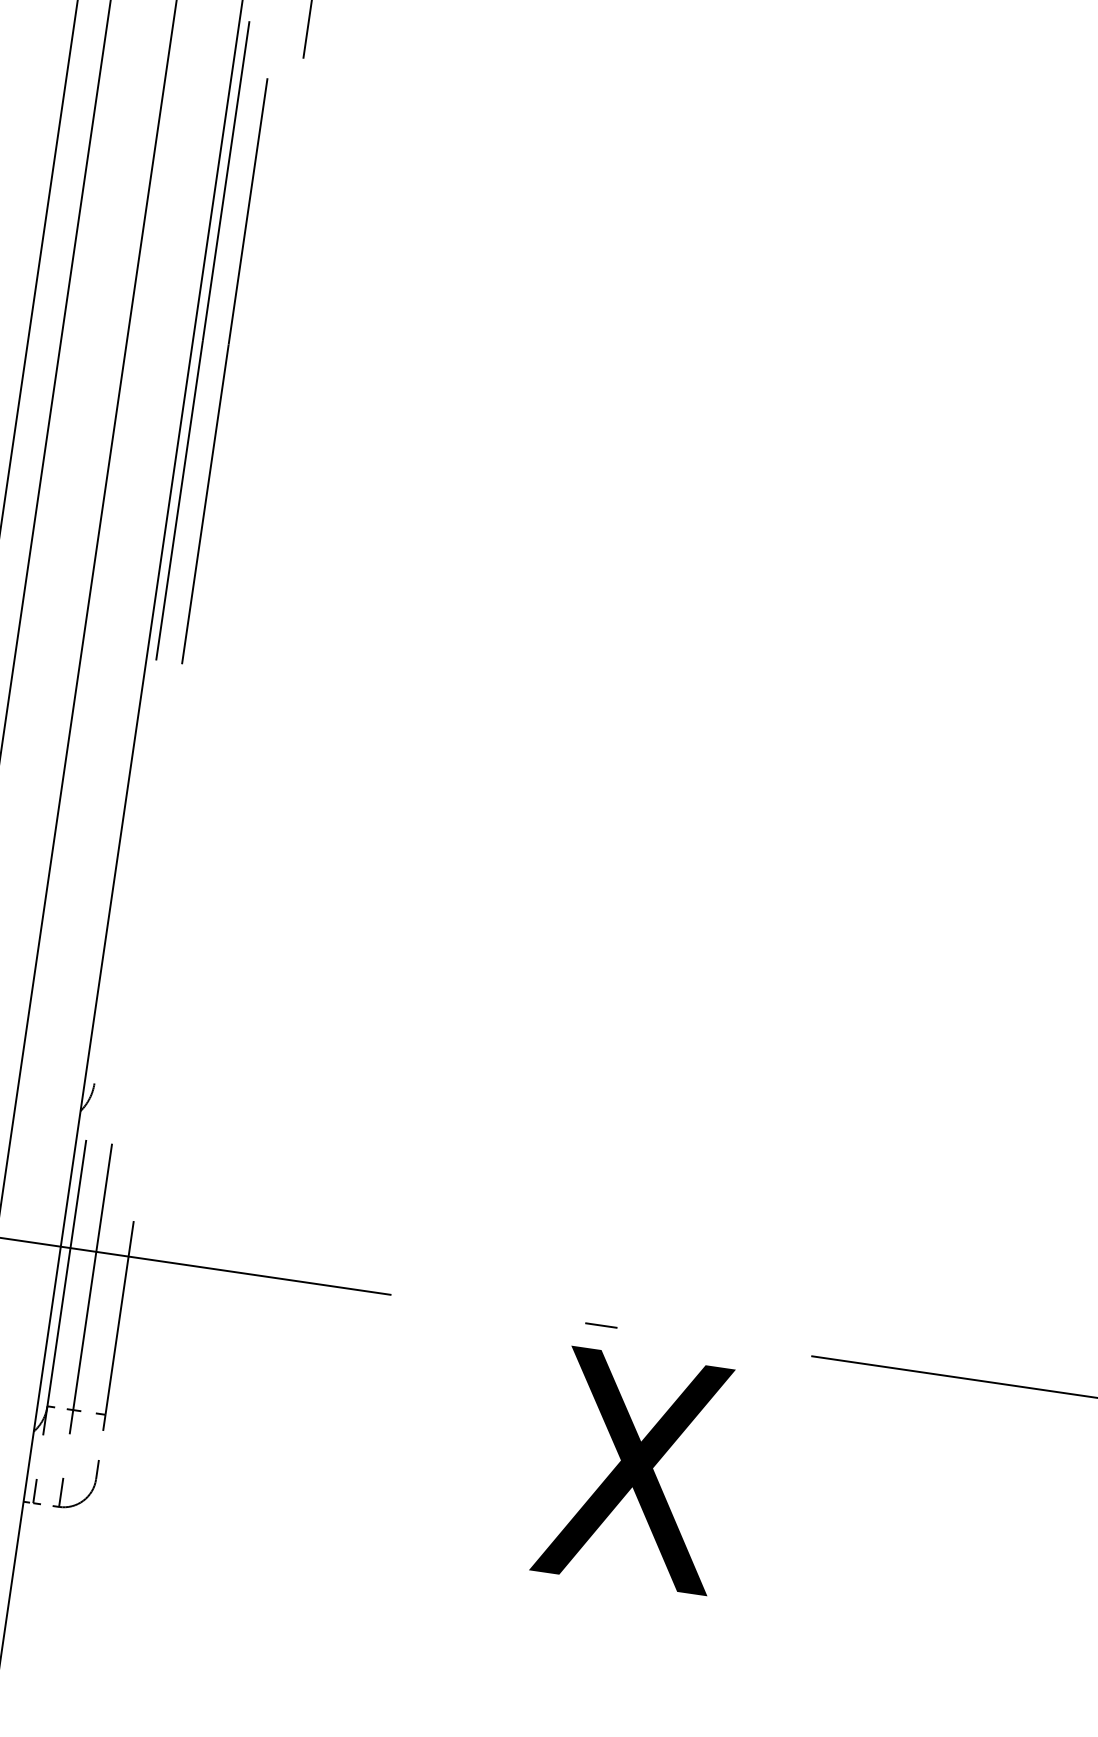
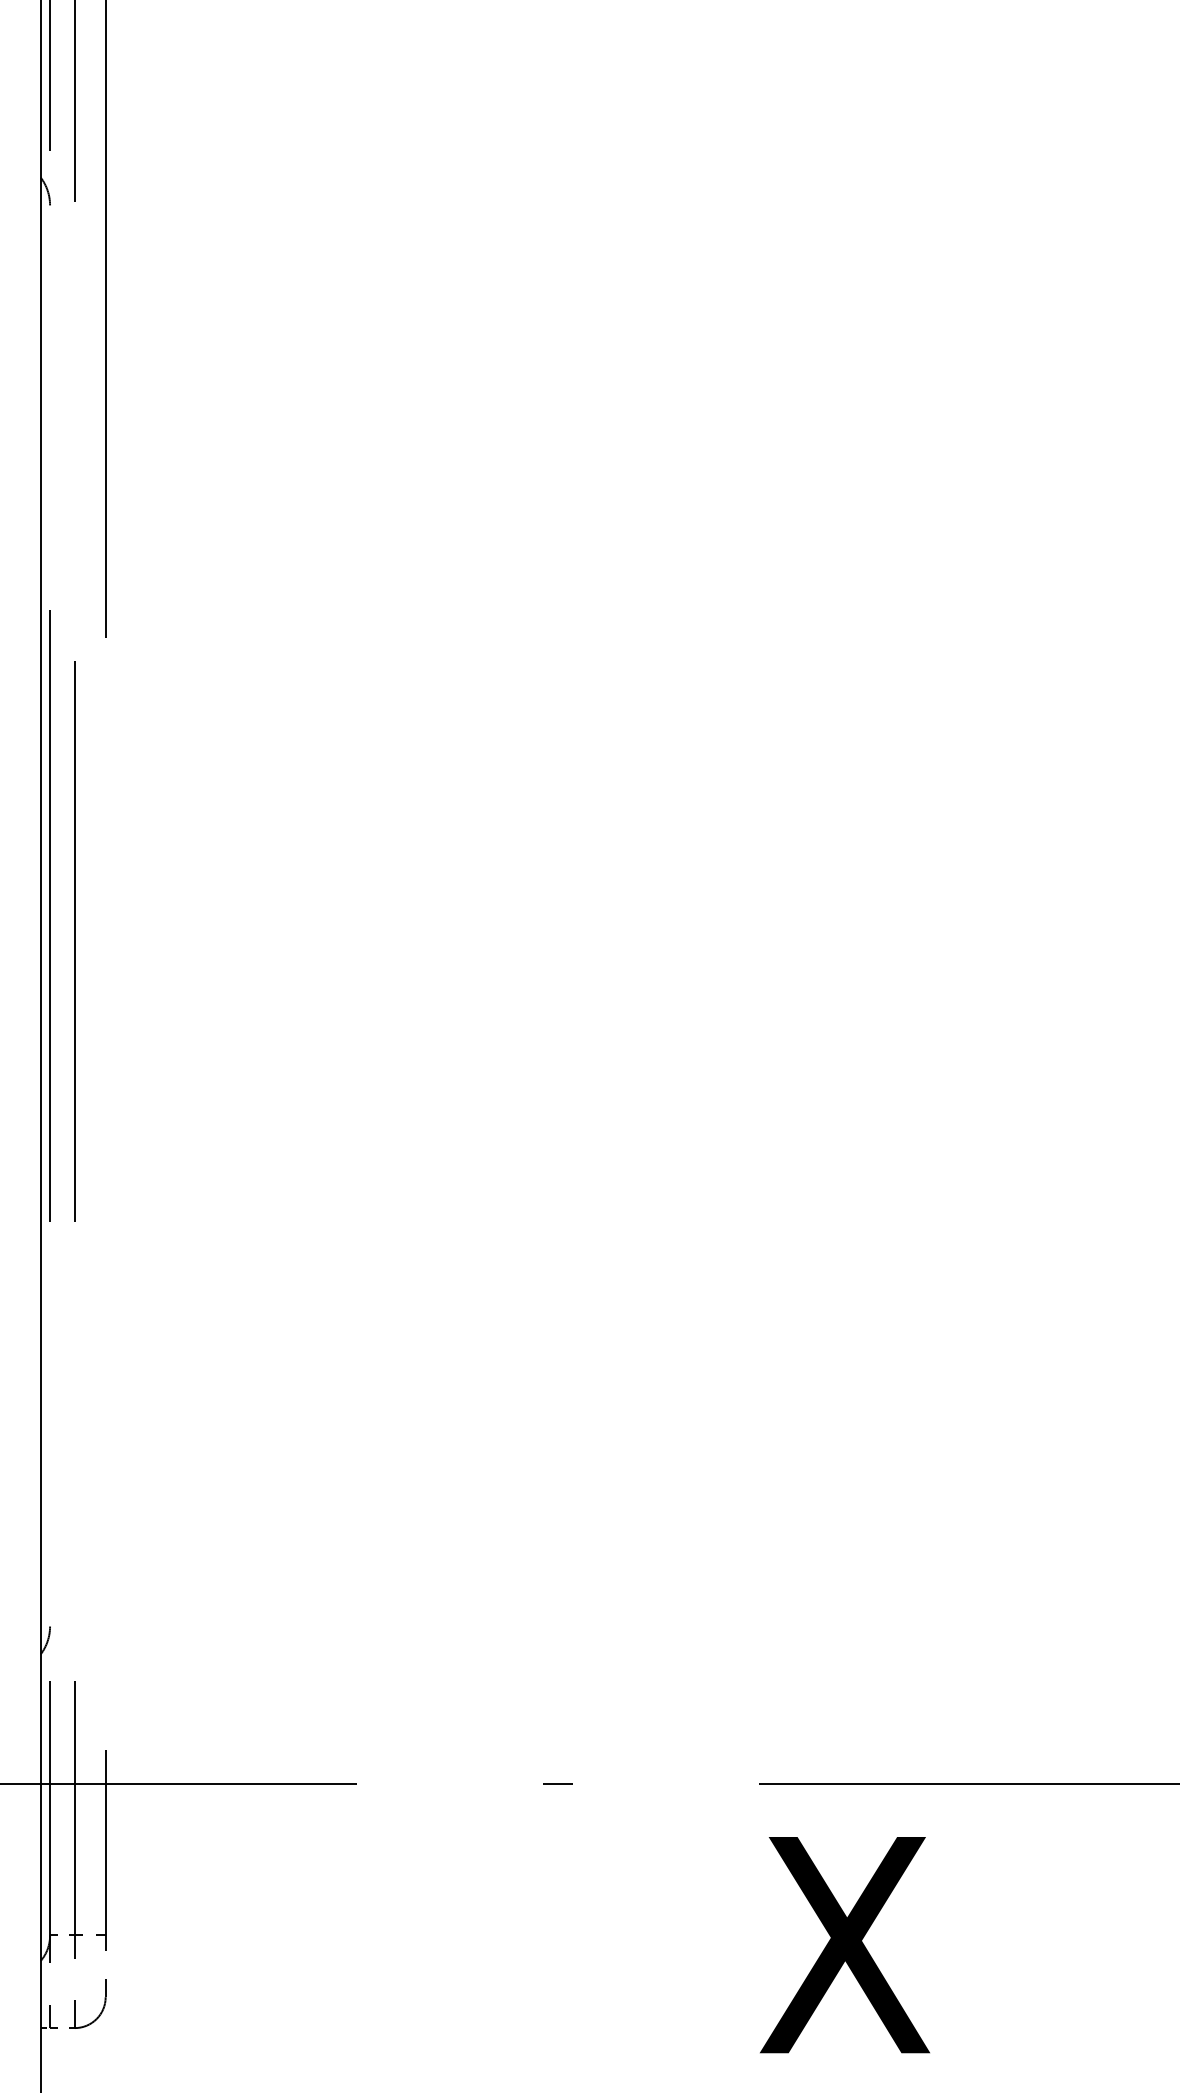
text: (634, 1470) -> (844, 1945), moved

